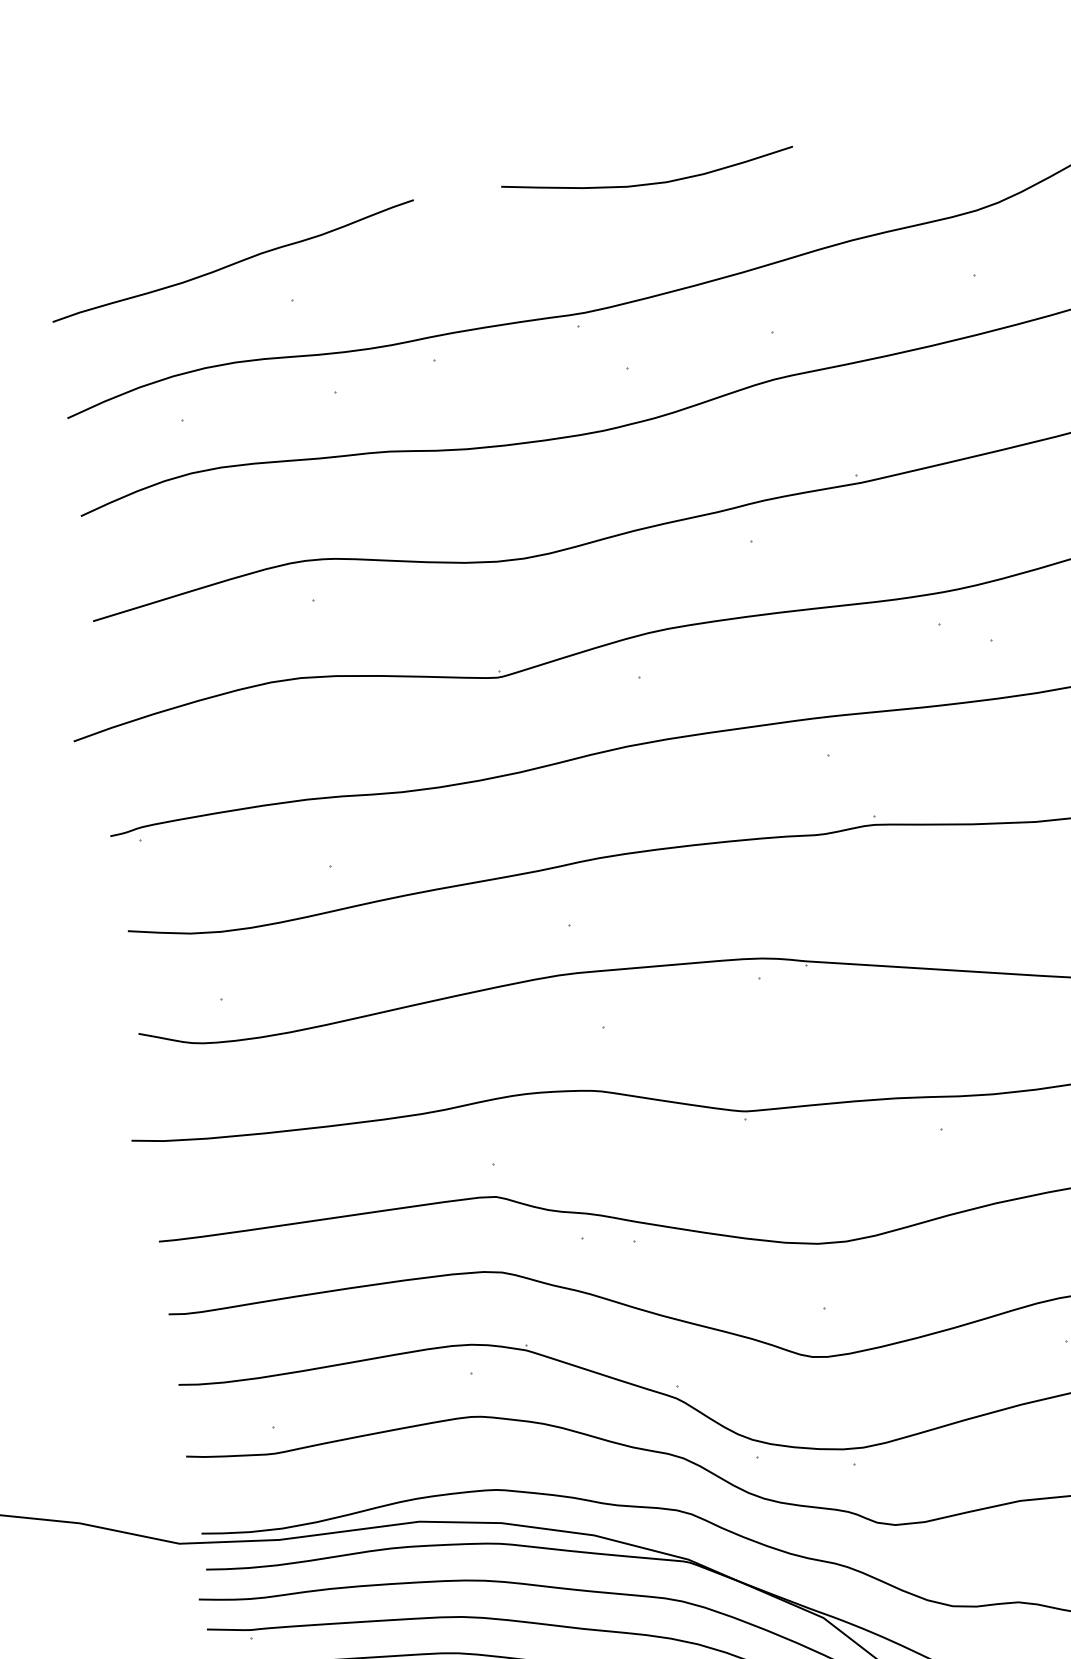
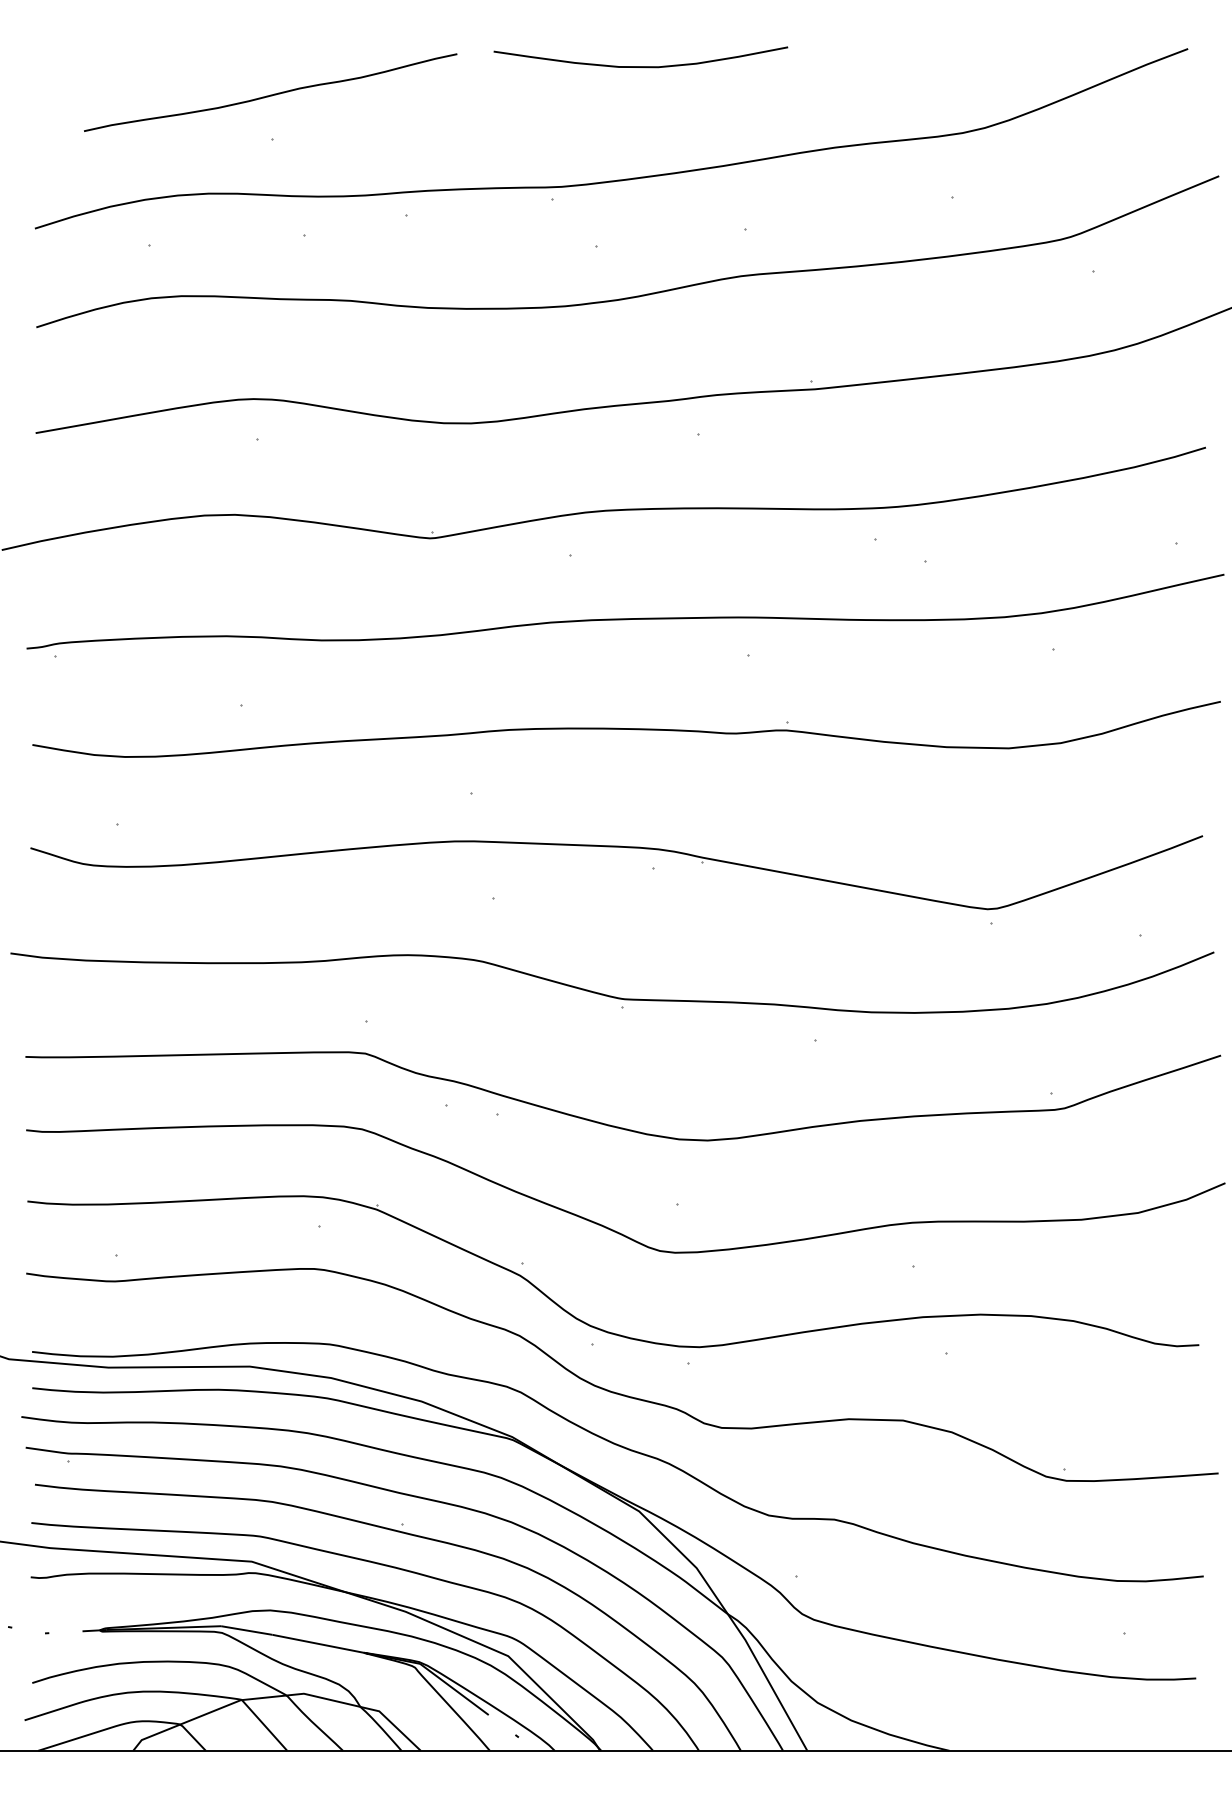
curve: (233, 262) -> (270, 94), moved

